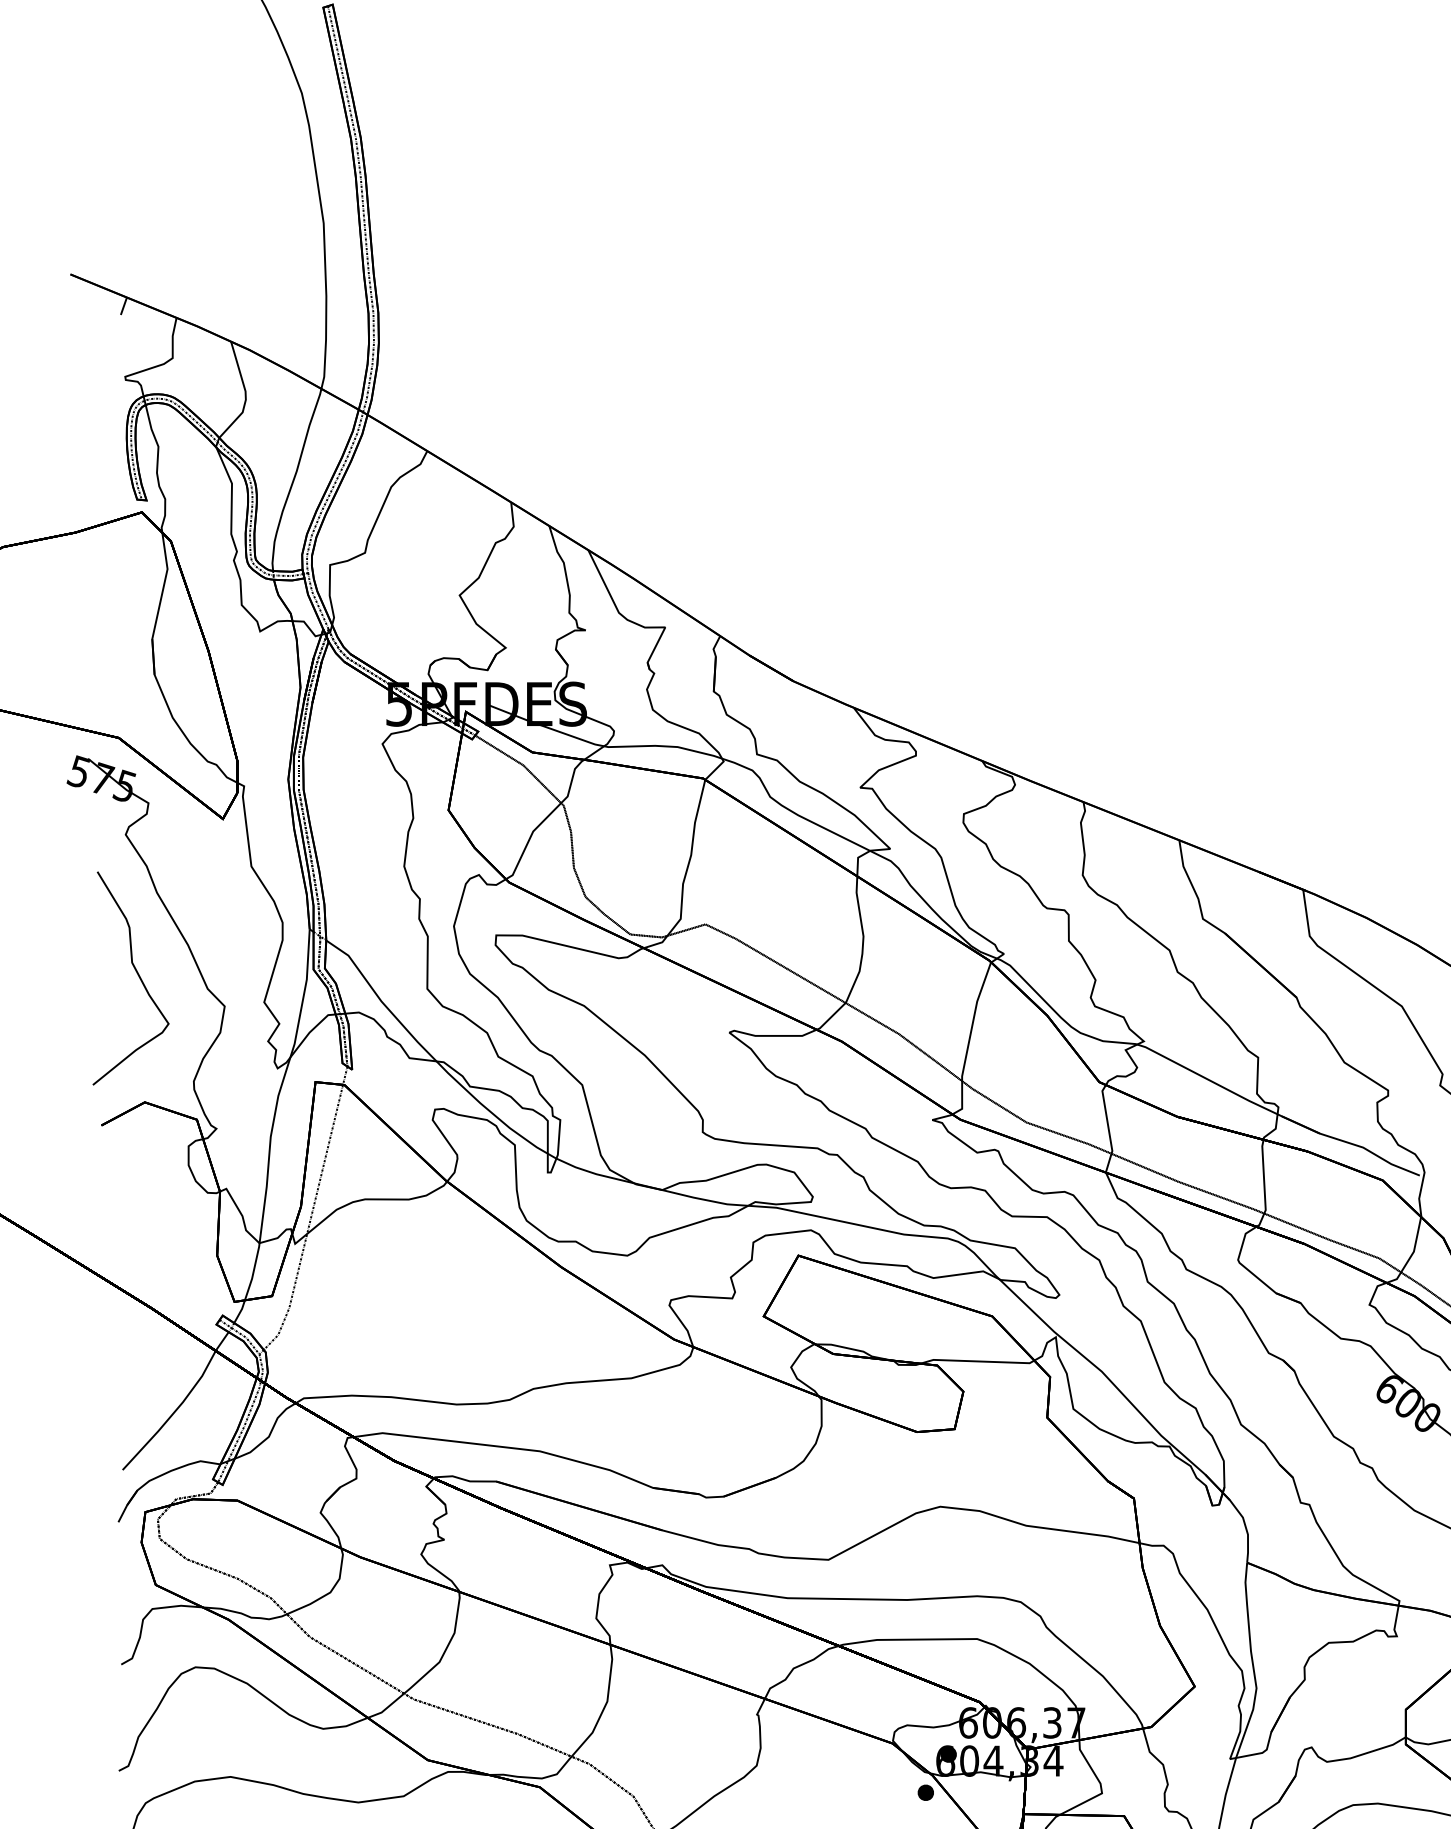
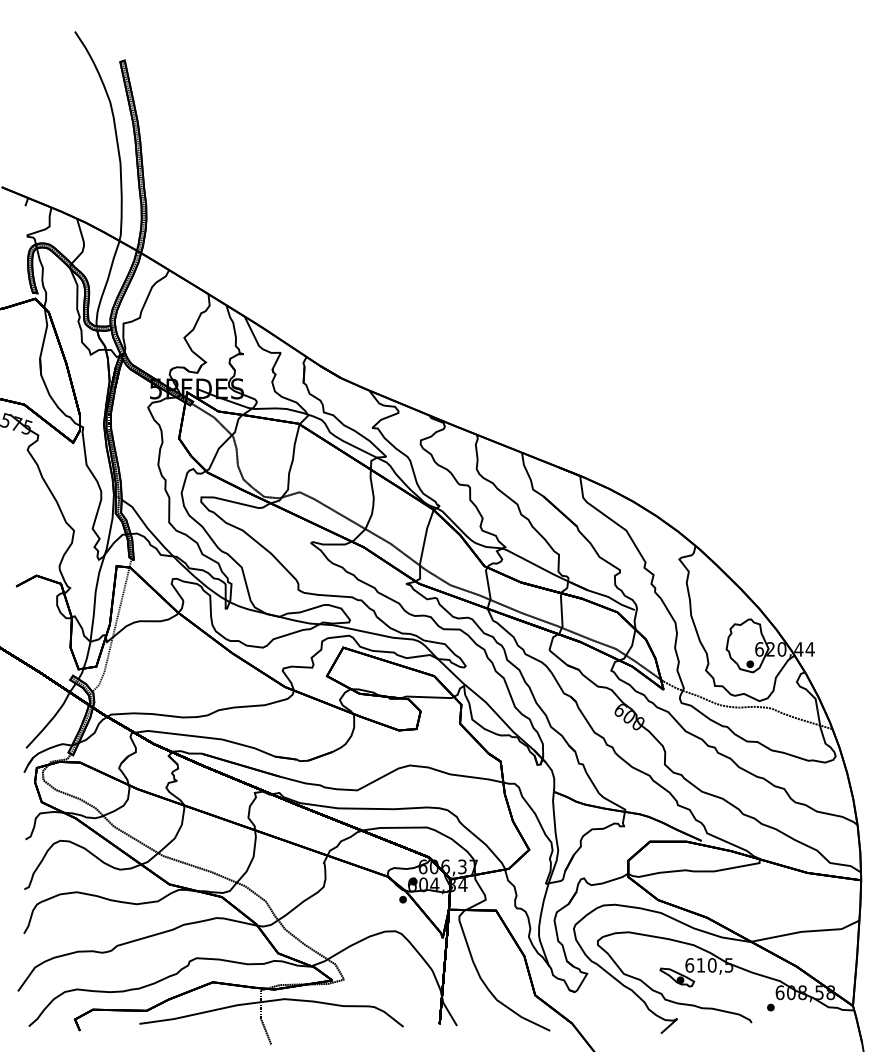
curve: (136, 976) -> (32, 516), removed

